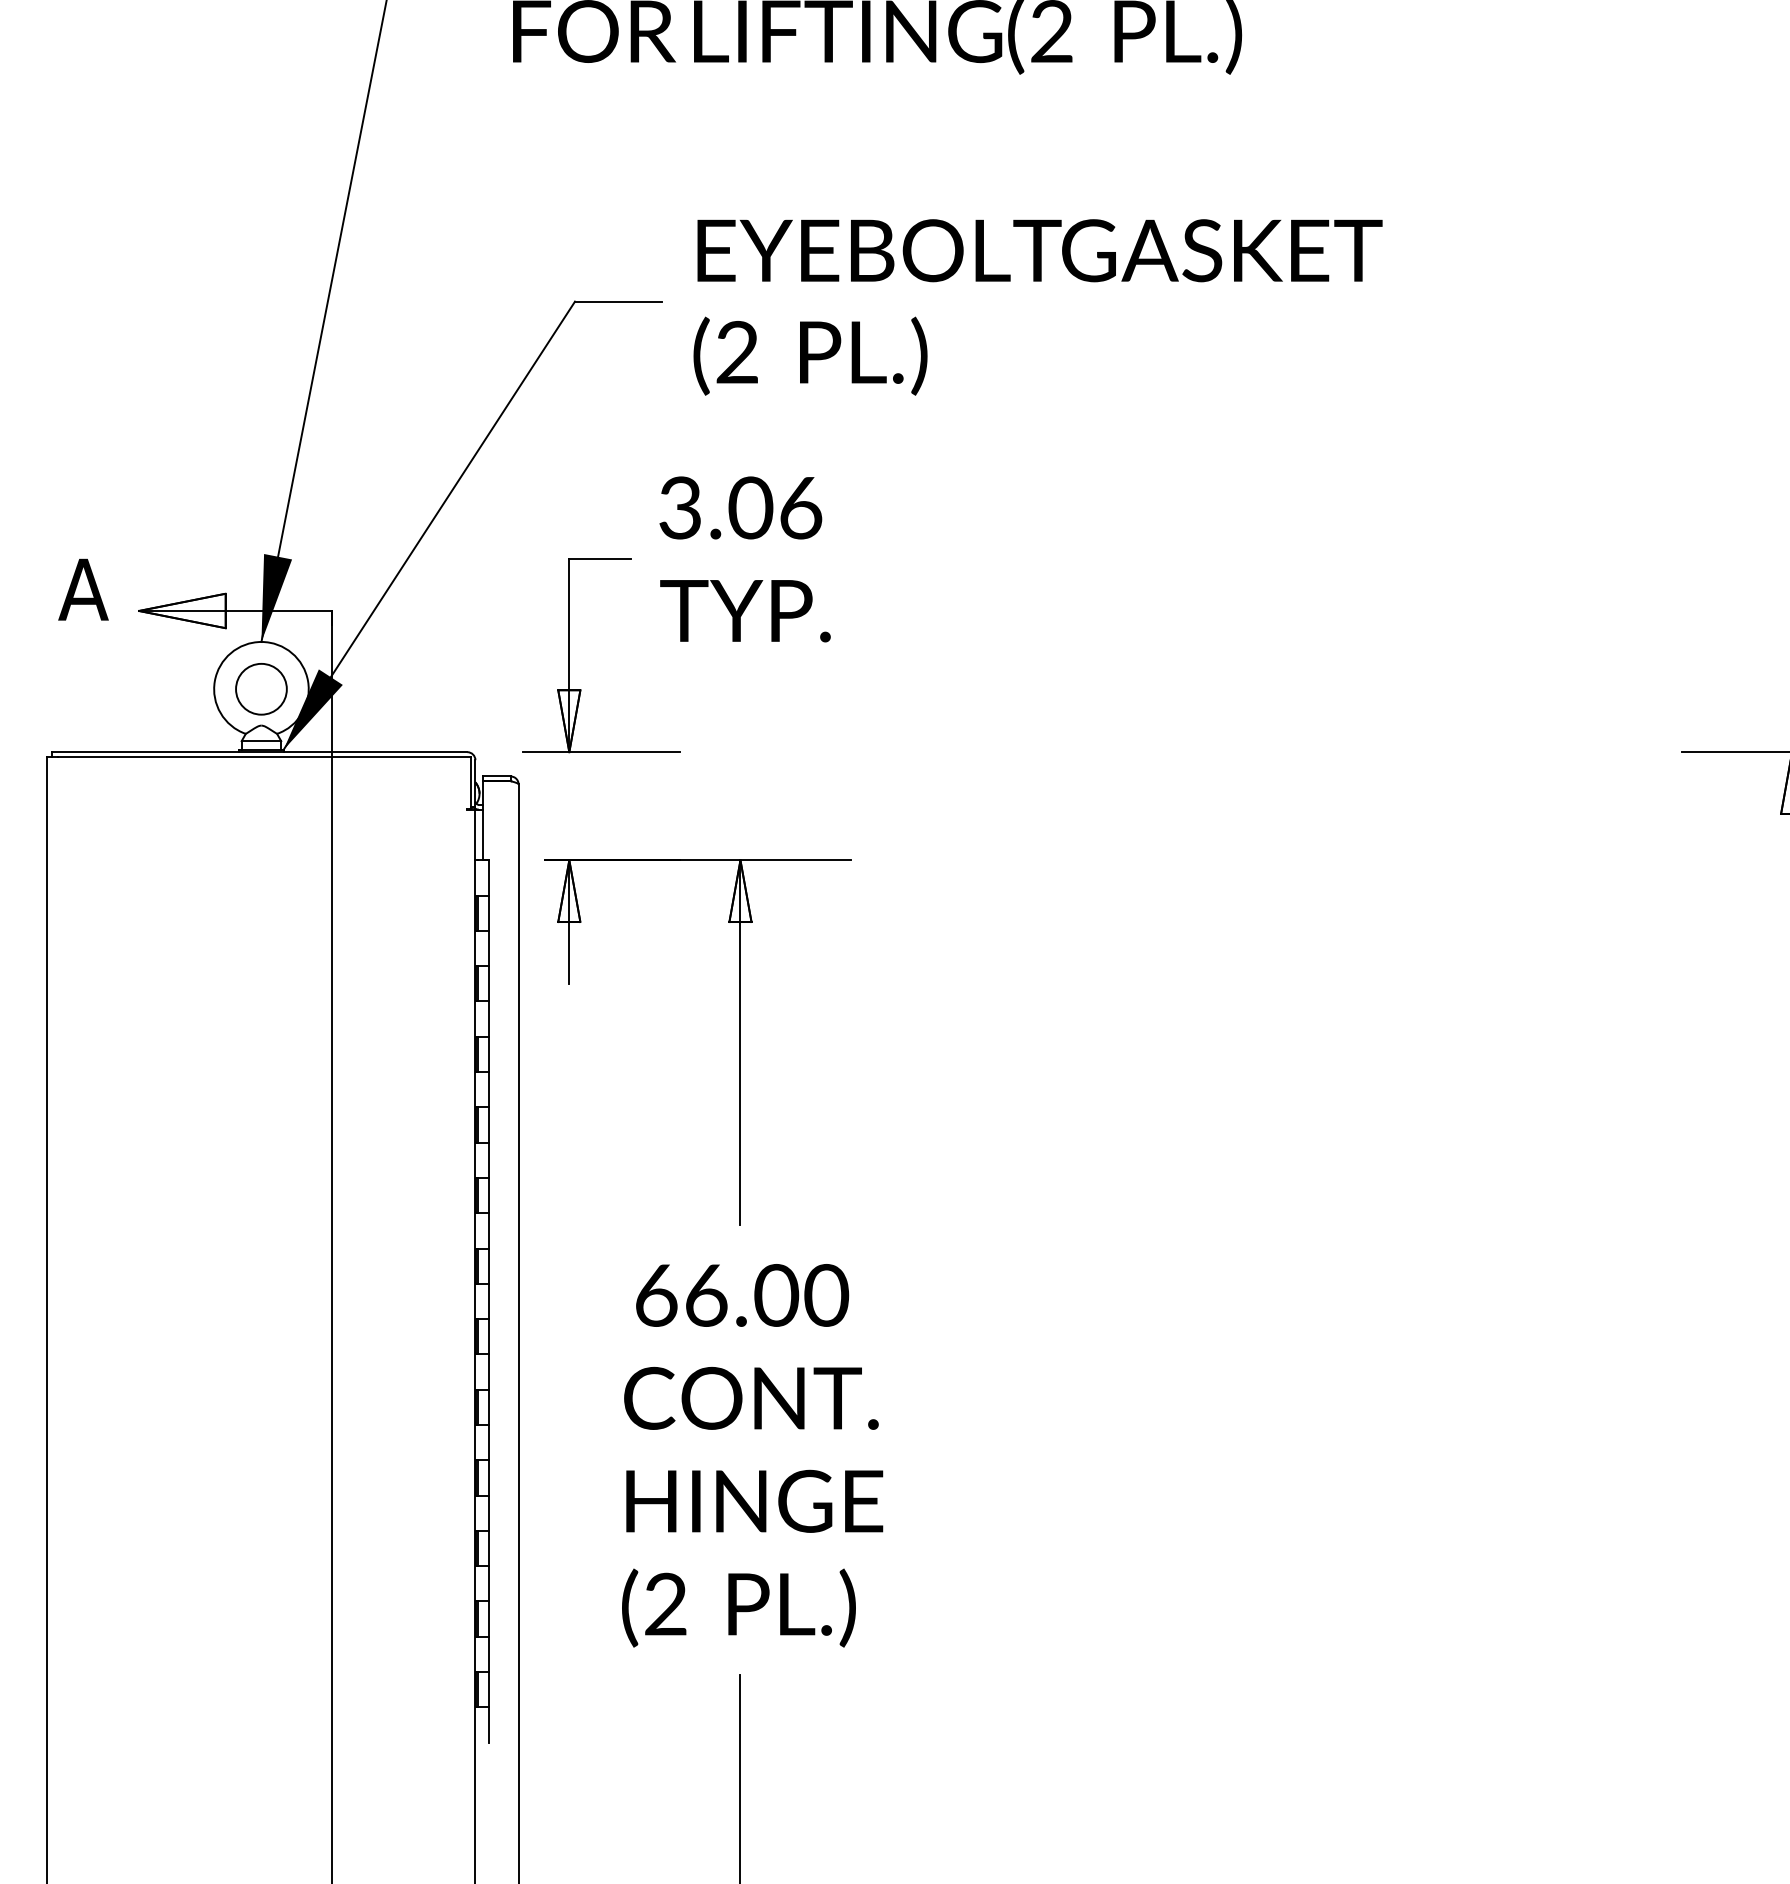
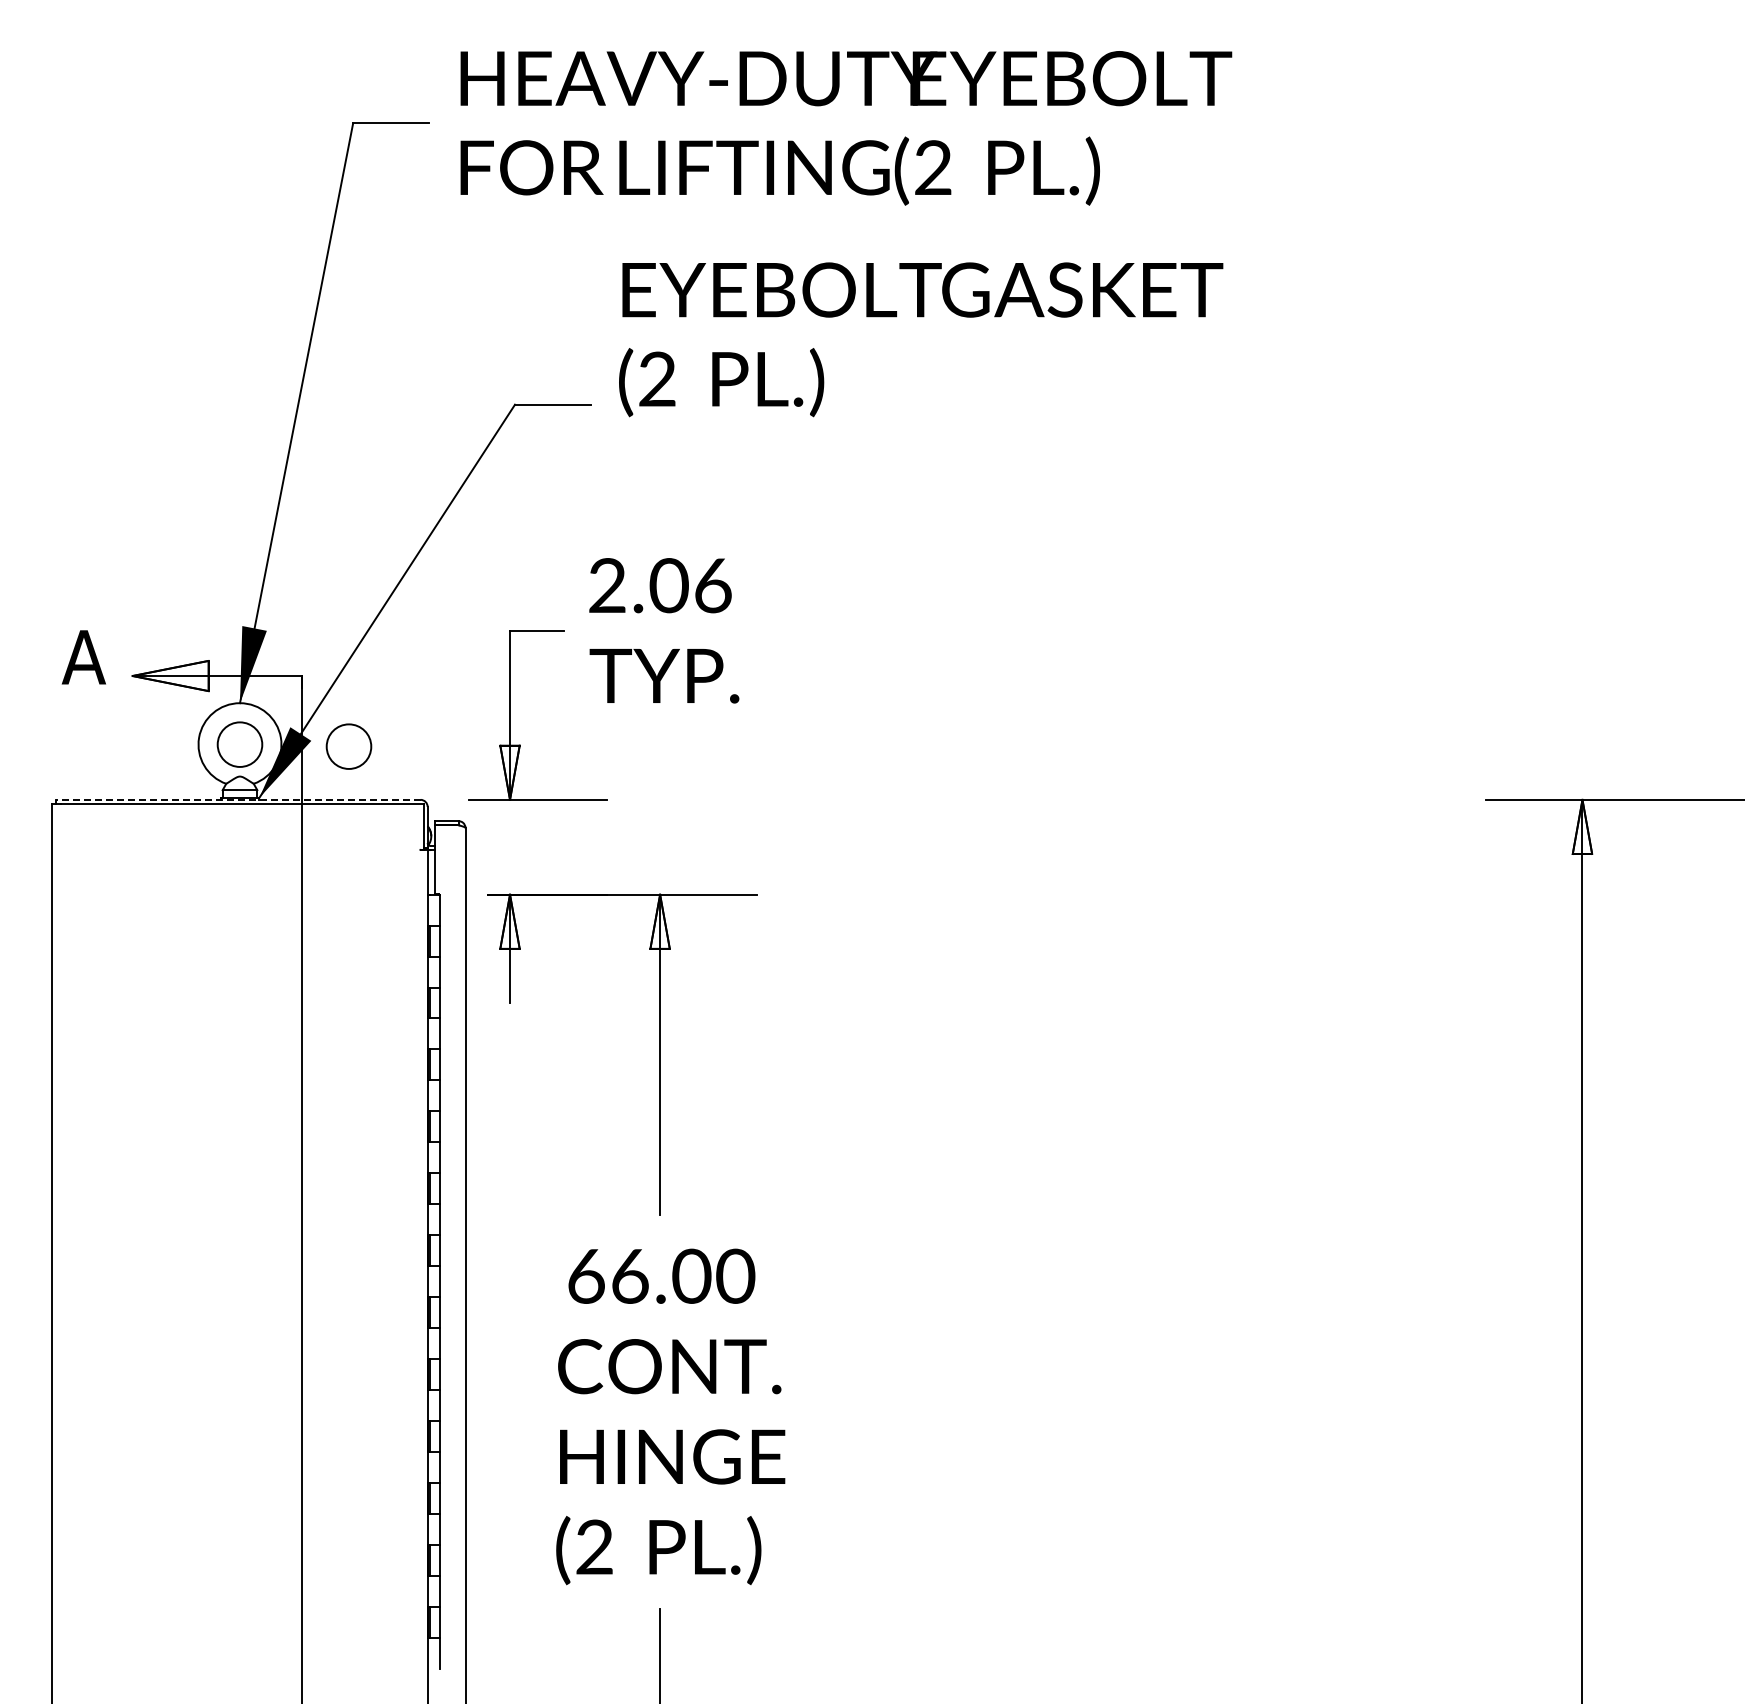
text: (1038, 307) -> (921, 339), moved
text: (680, 508) -> (607, 586), 3.06 -> 2.06
circle: (385, 691) -> (348, 746), added
line: (259, 751) -> (238, 799), solid -> dashed

